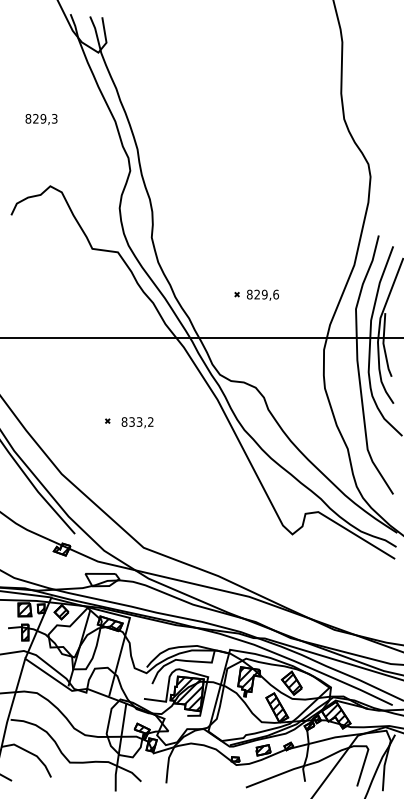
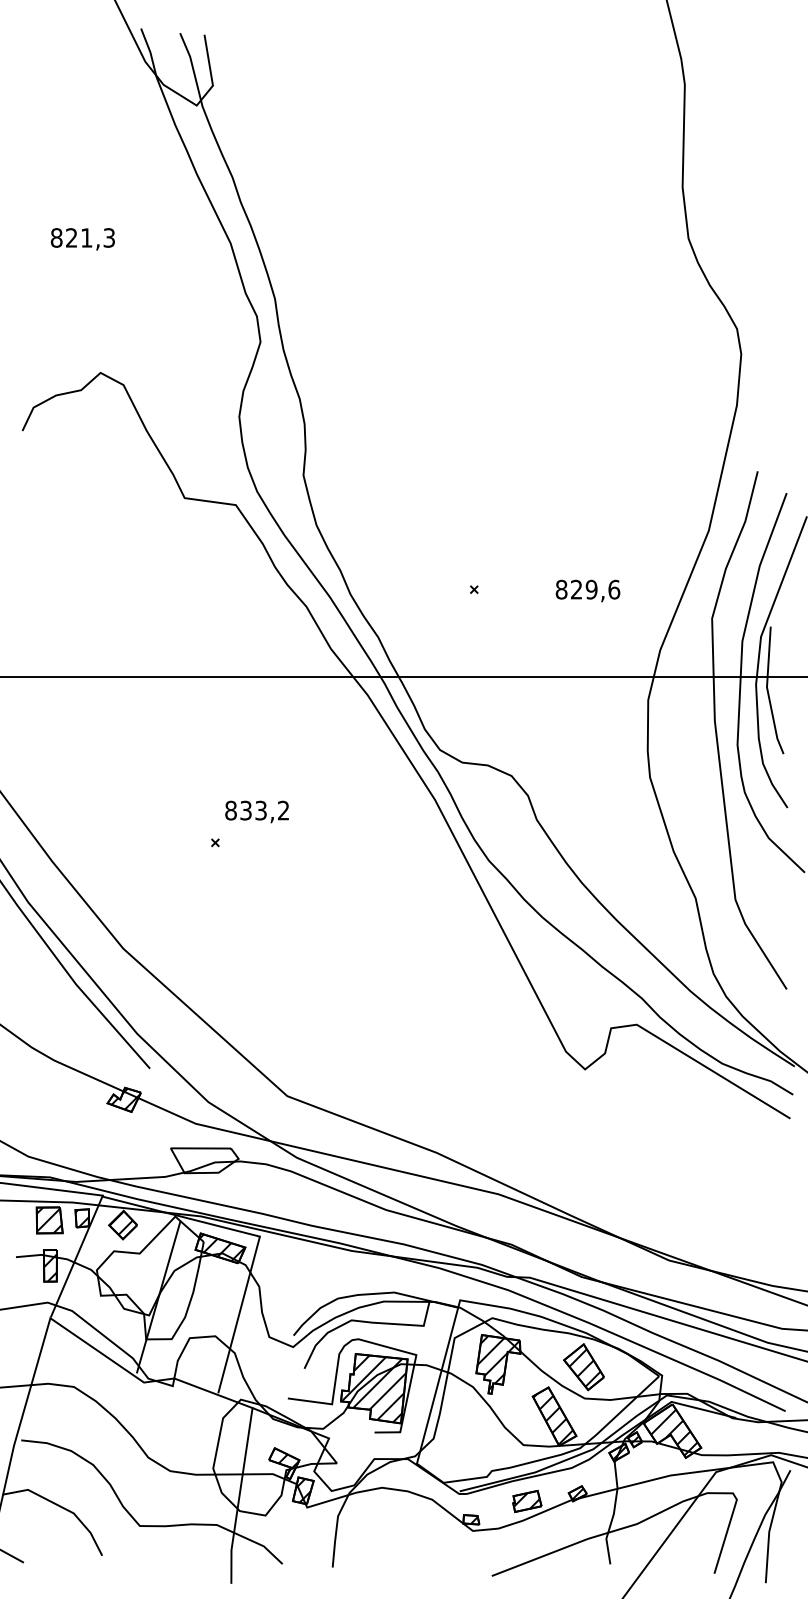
text: (43, 118) -> (86, 237), 829,3 -> 821,3
text: (262, 294) -> (587, 589), moved
text: (137, 422) -> (256, 811), moved

